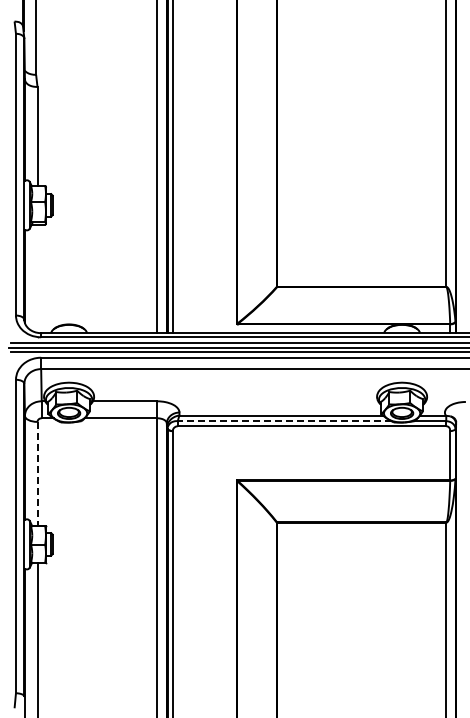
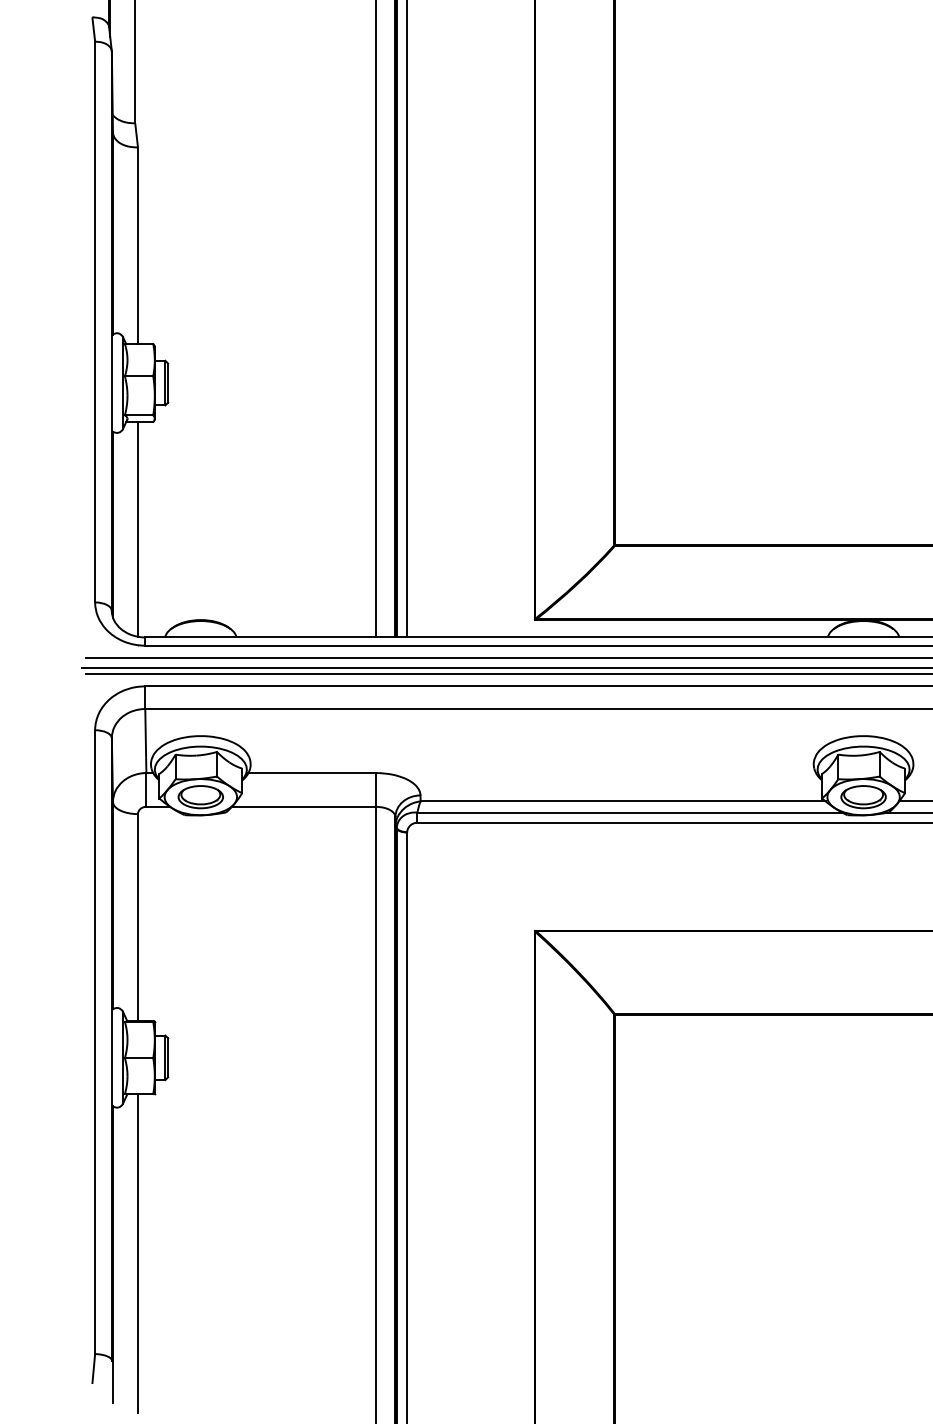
line: (37, 278) -> (137, 528), added
line: (284, 421) -> (629, 813), dashed -> solid
line: (37, 474) -> (137, 918), dashed -> solid

